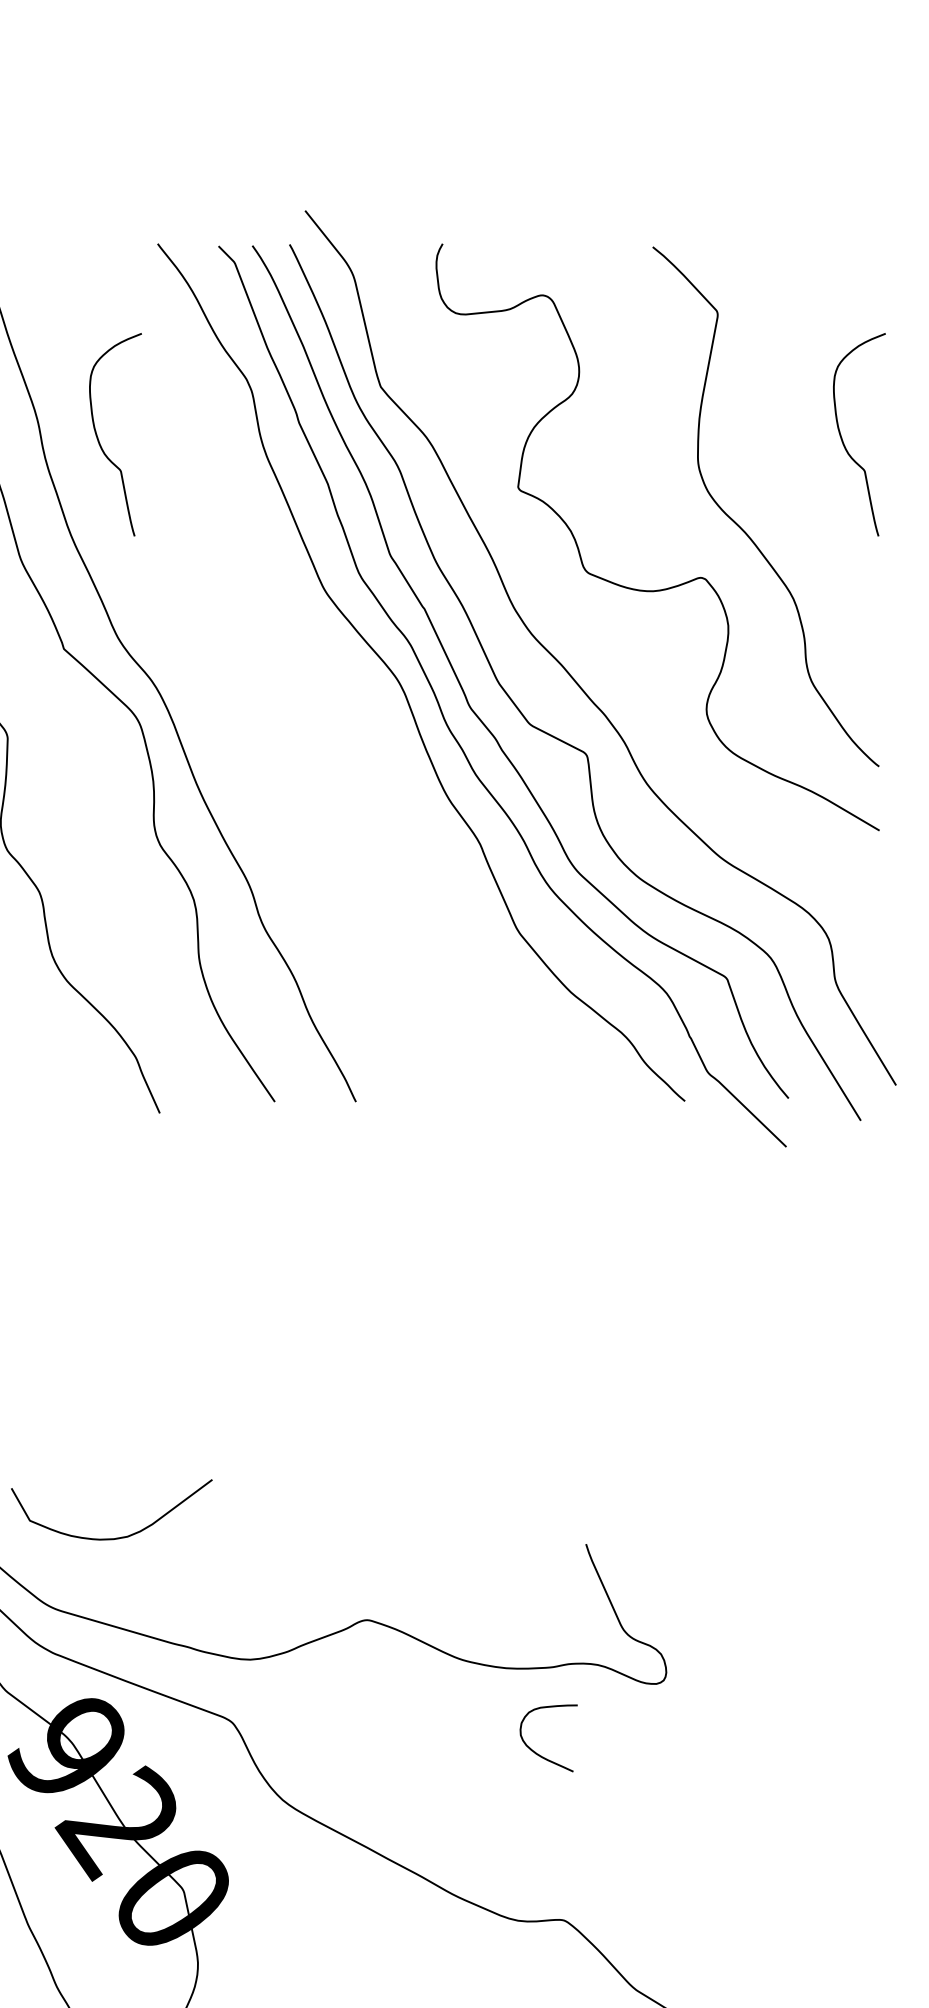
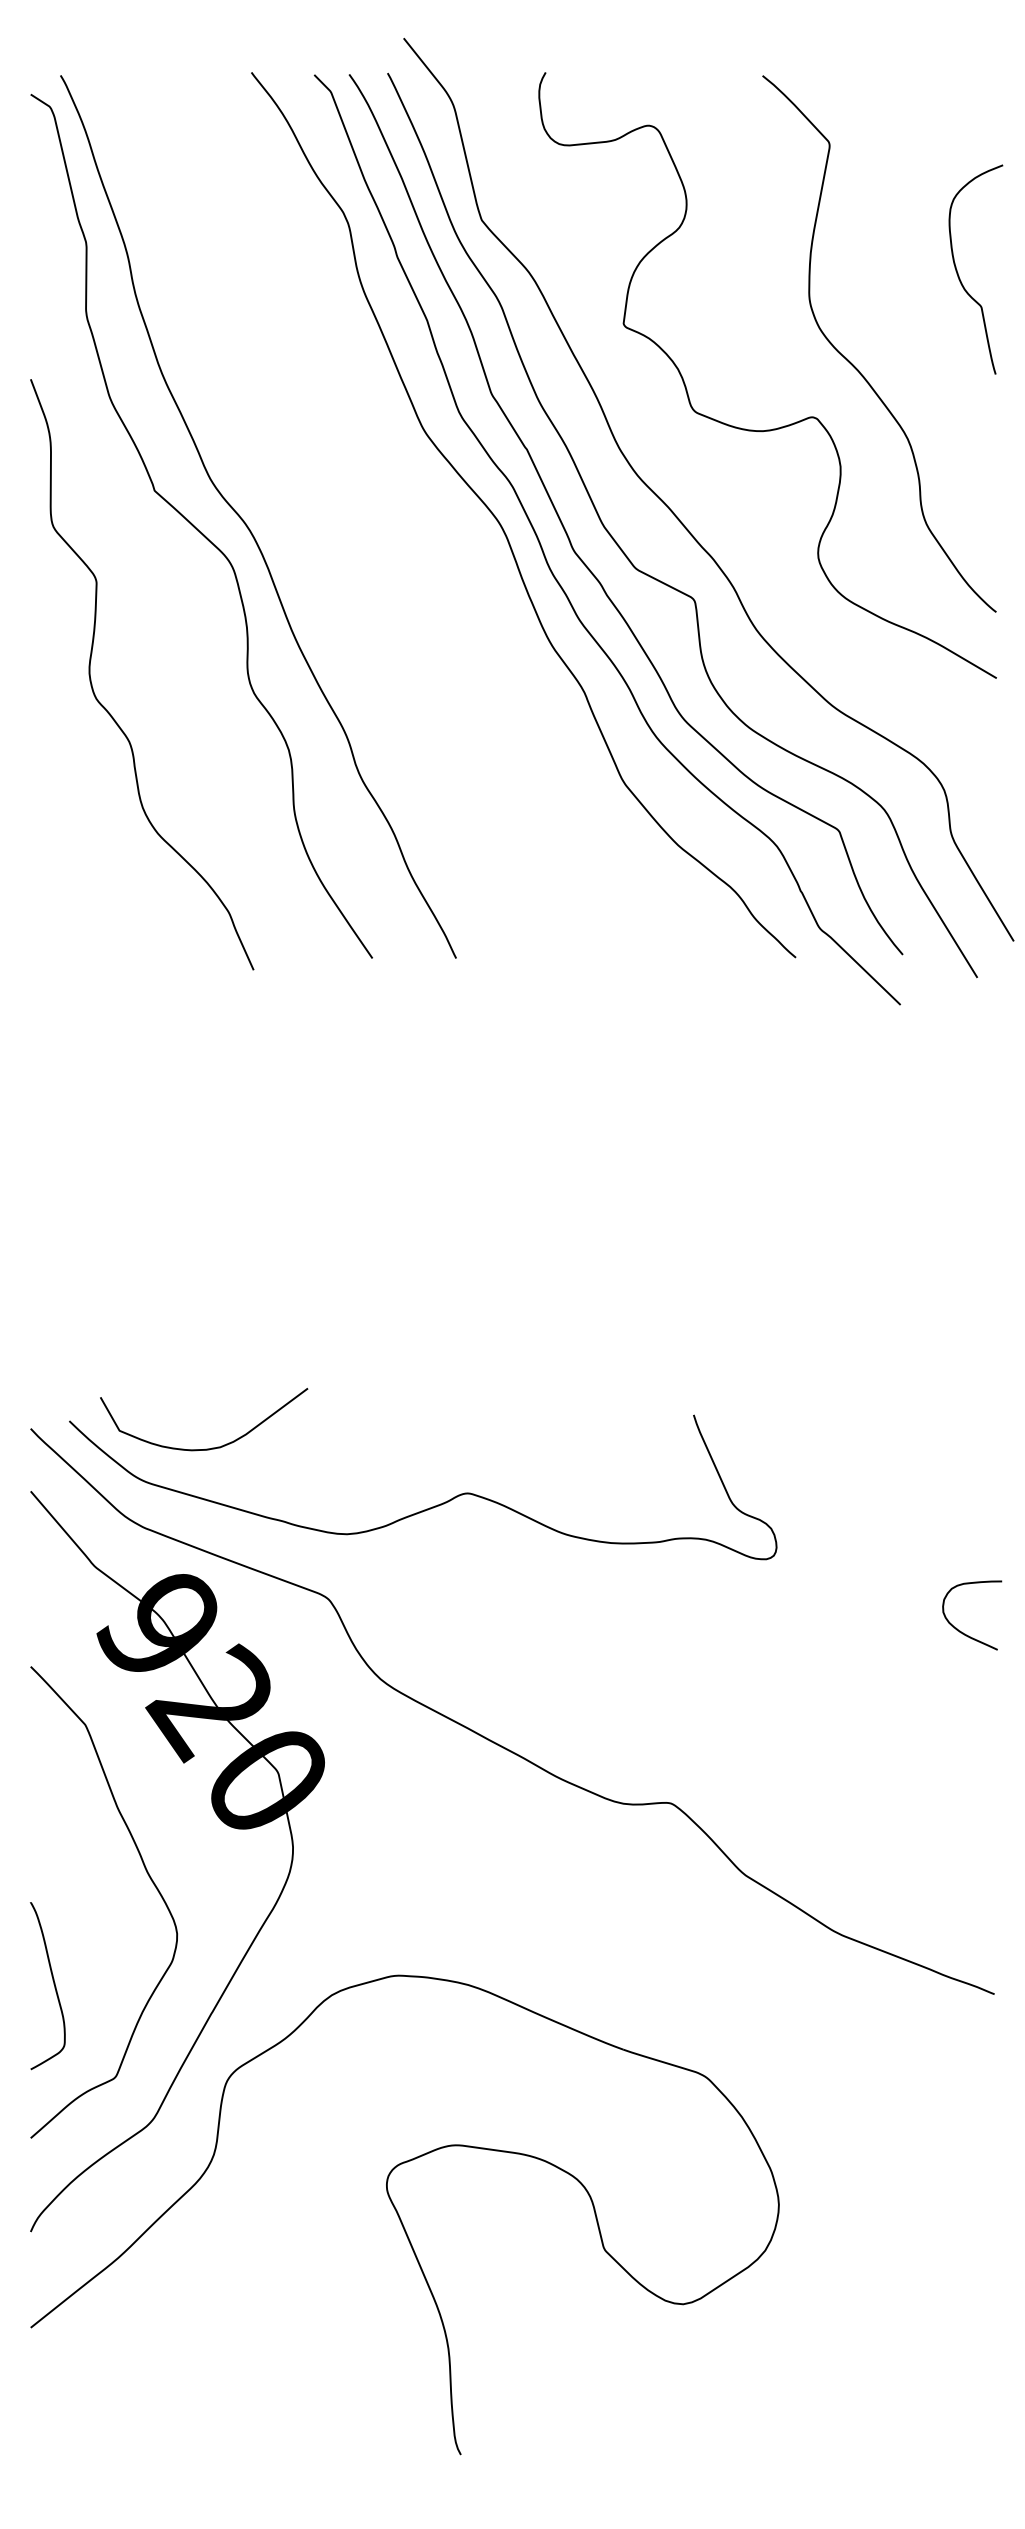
curve: (99, 440) -> (191, 275), removed
curve: (113, 1537) -> (205, 1448), moved
curve: (537, 1752) -> (960, 1630), moved

